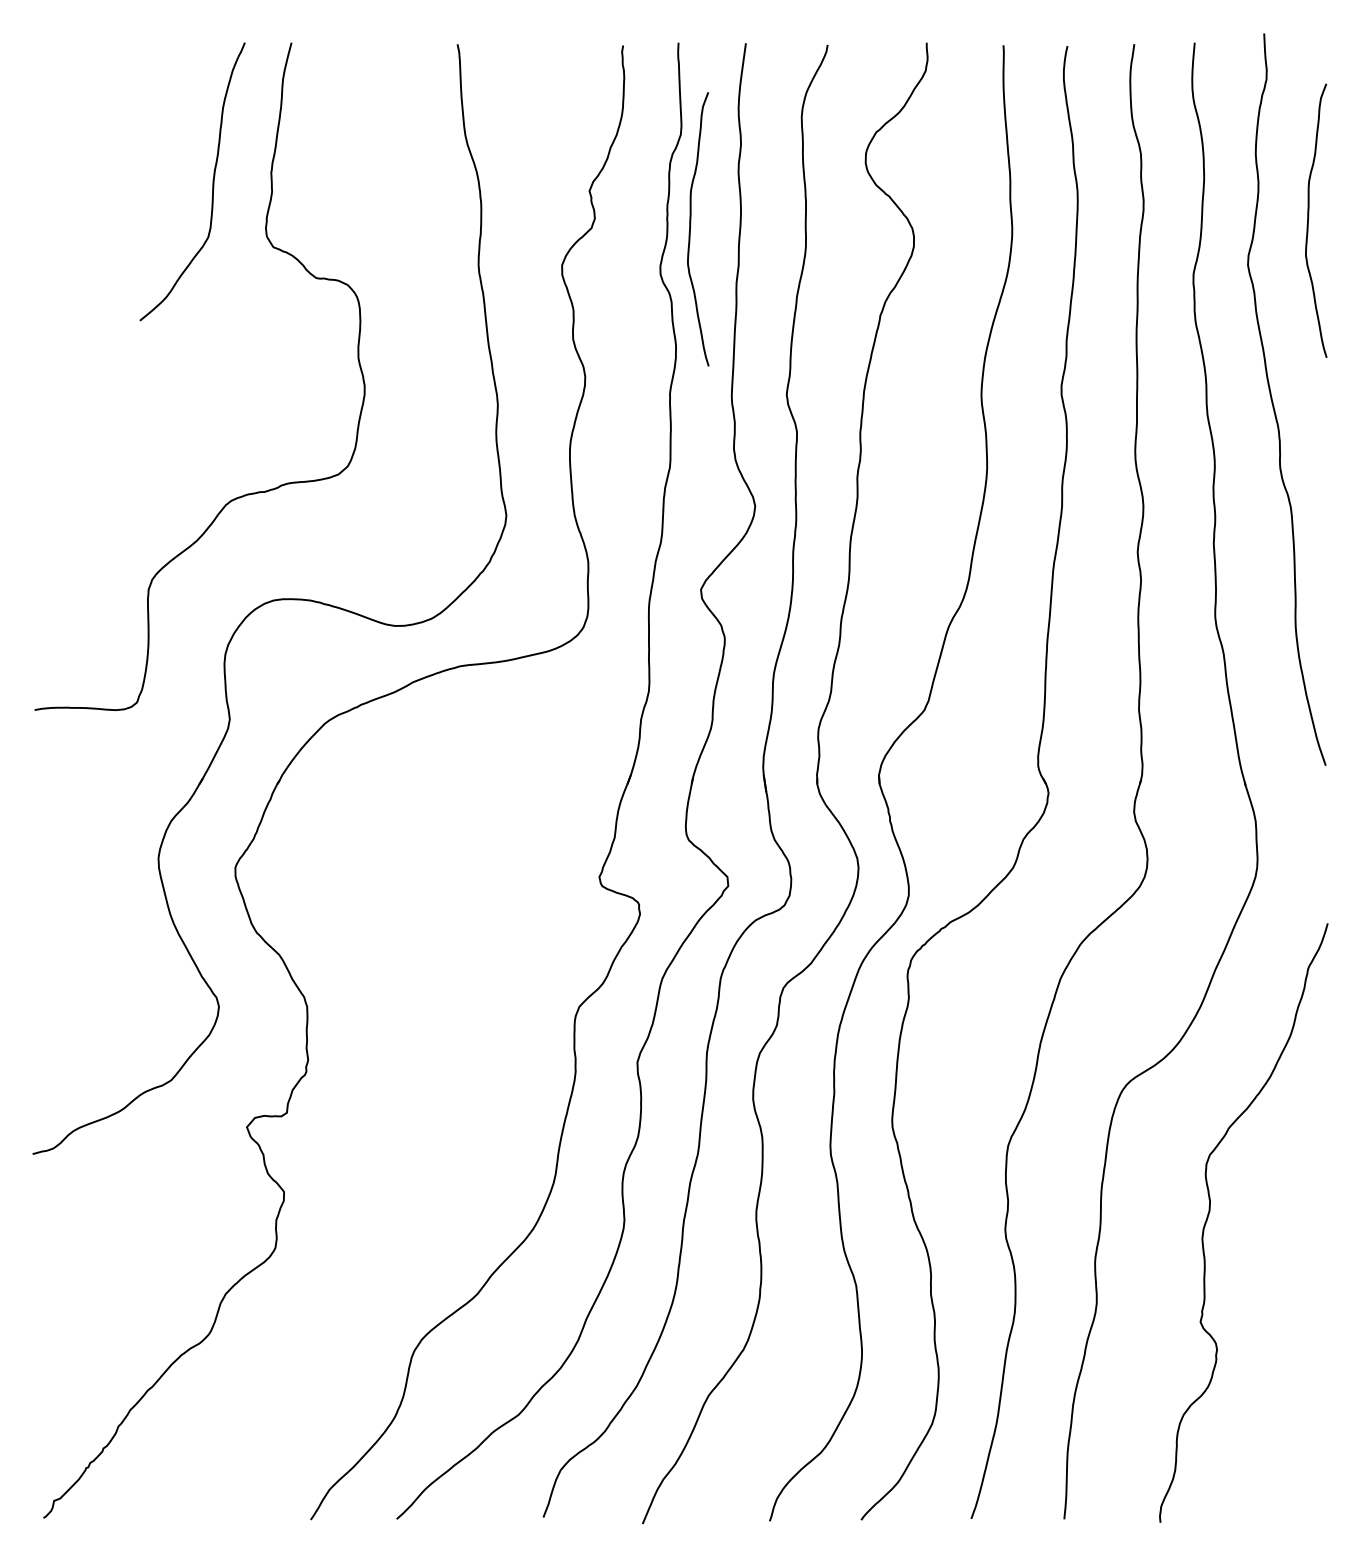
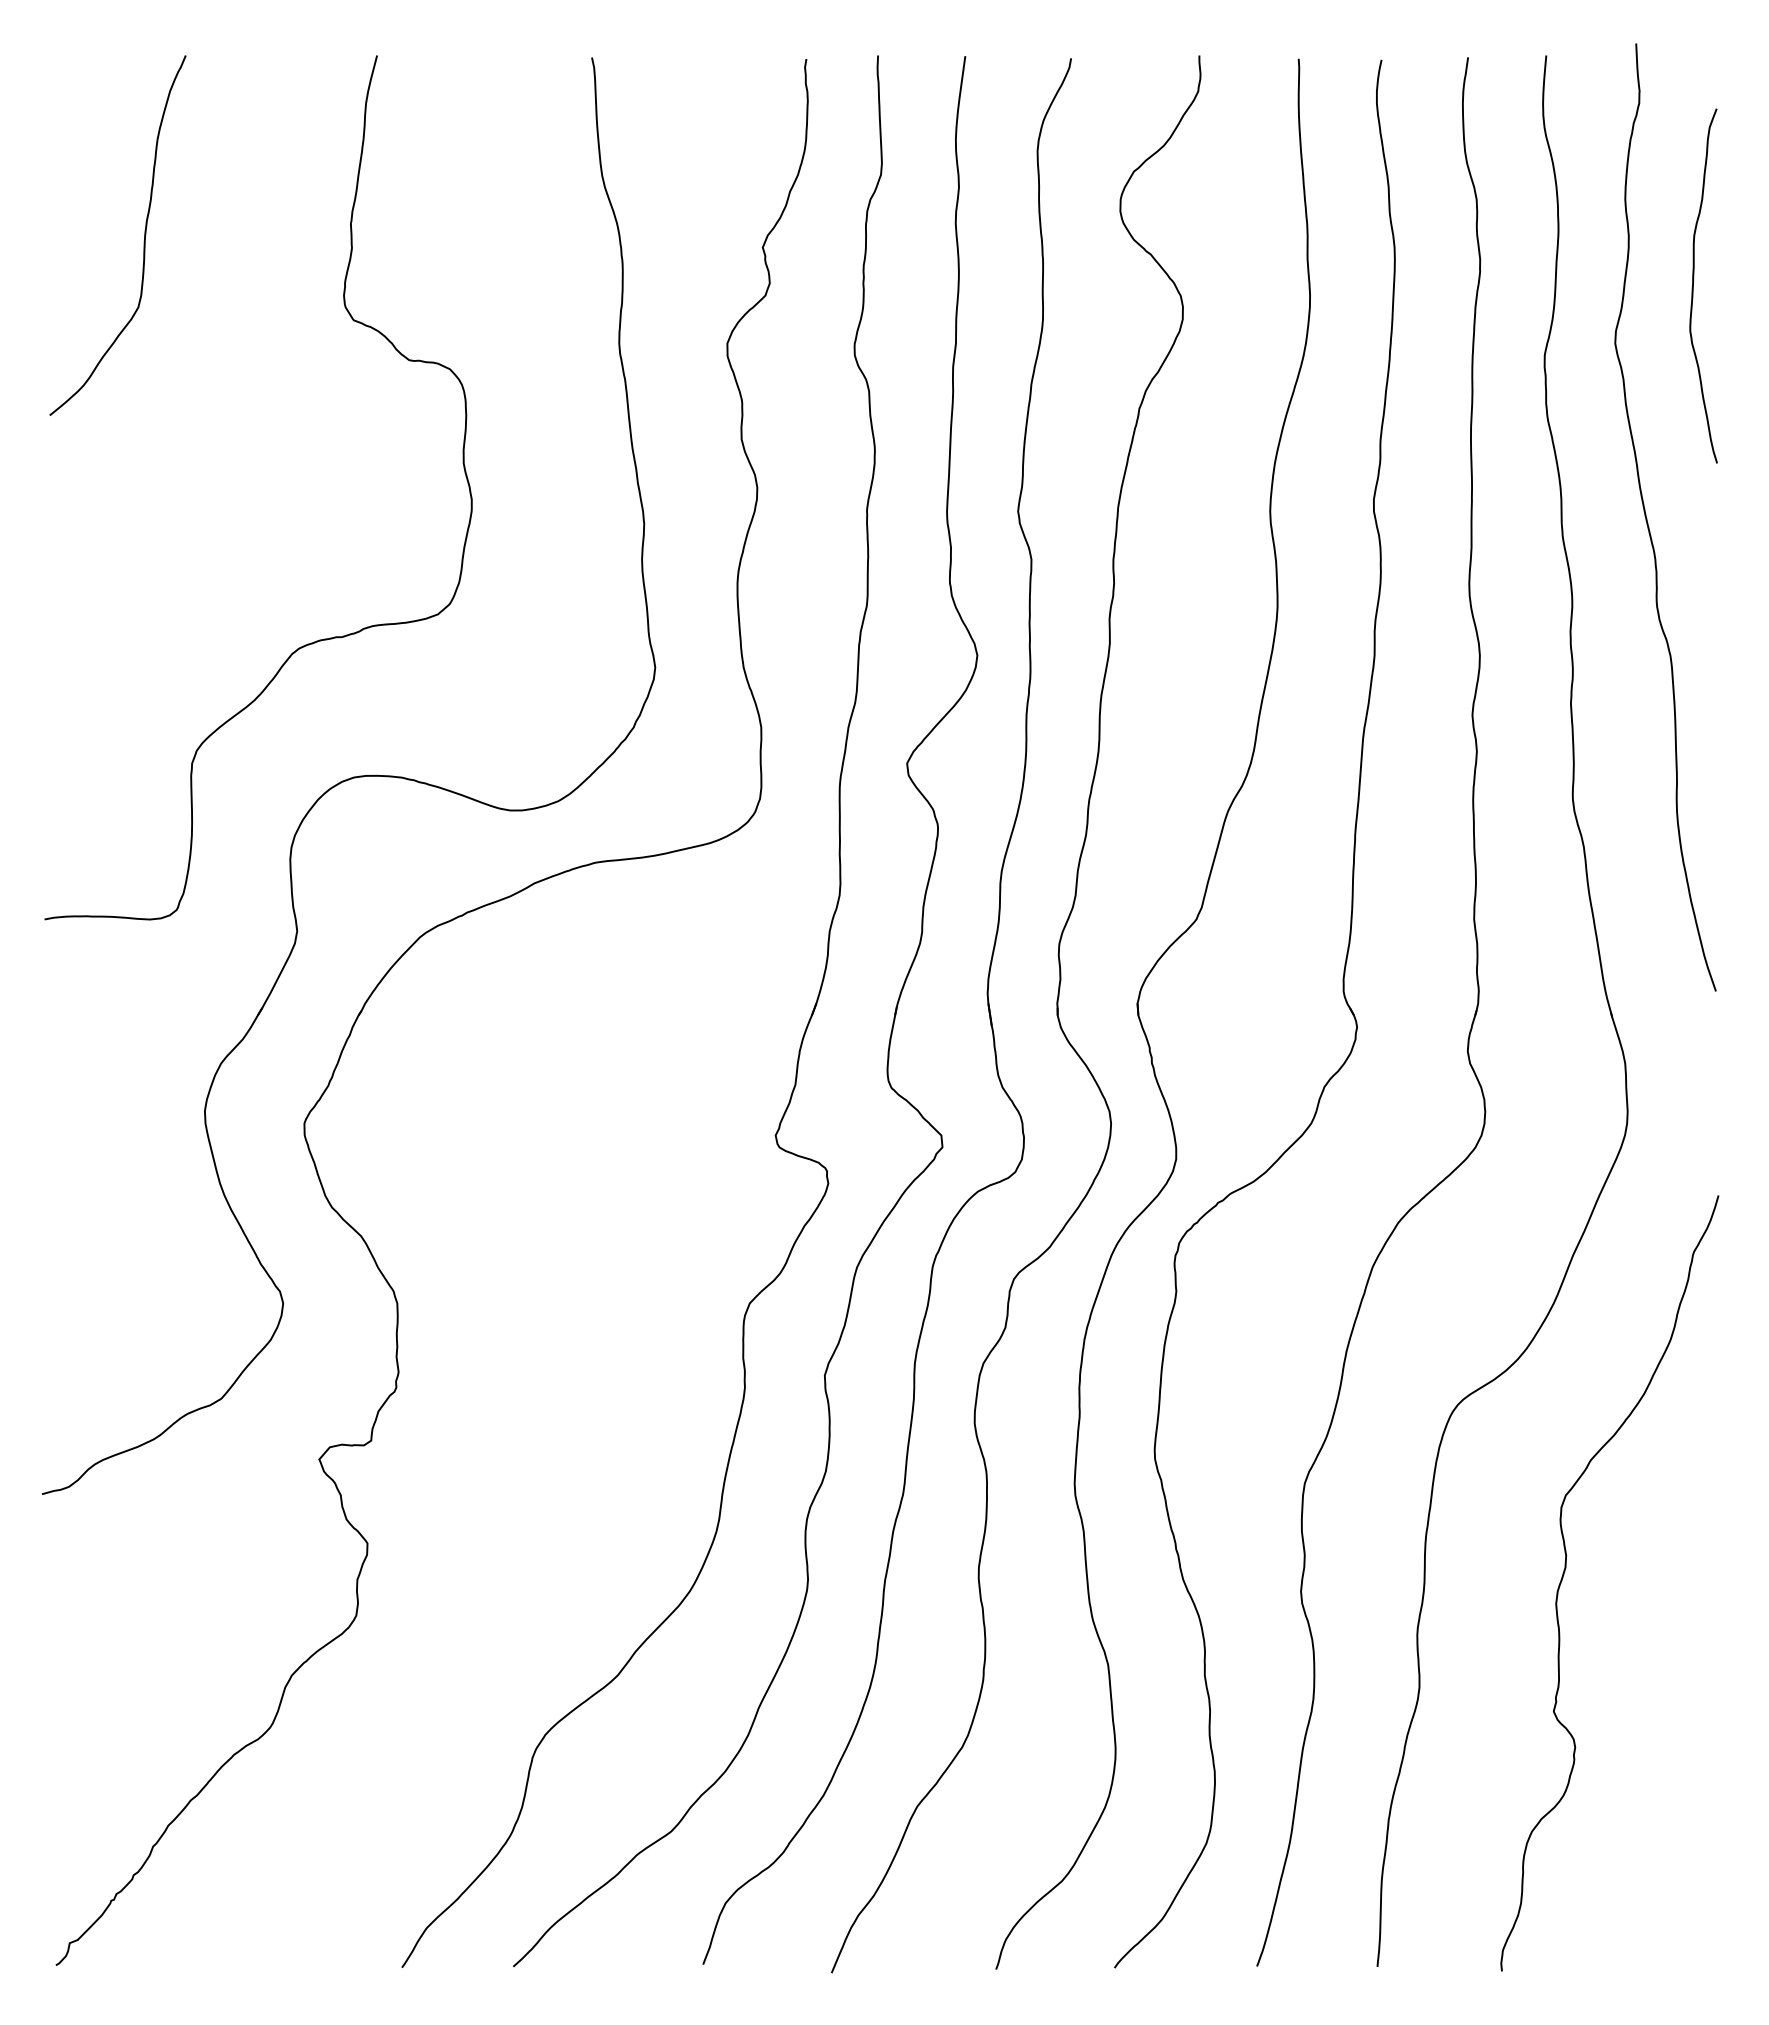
curve: (212, 186) -> (143, 241), moved
curve: (690, 228) -> (893, 296), removed

